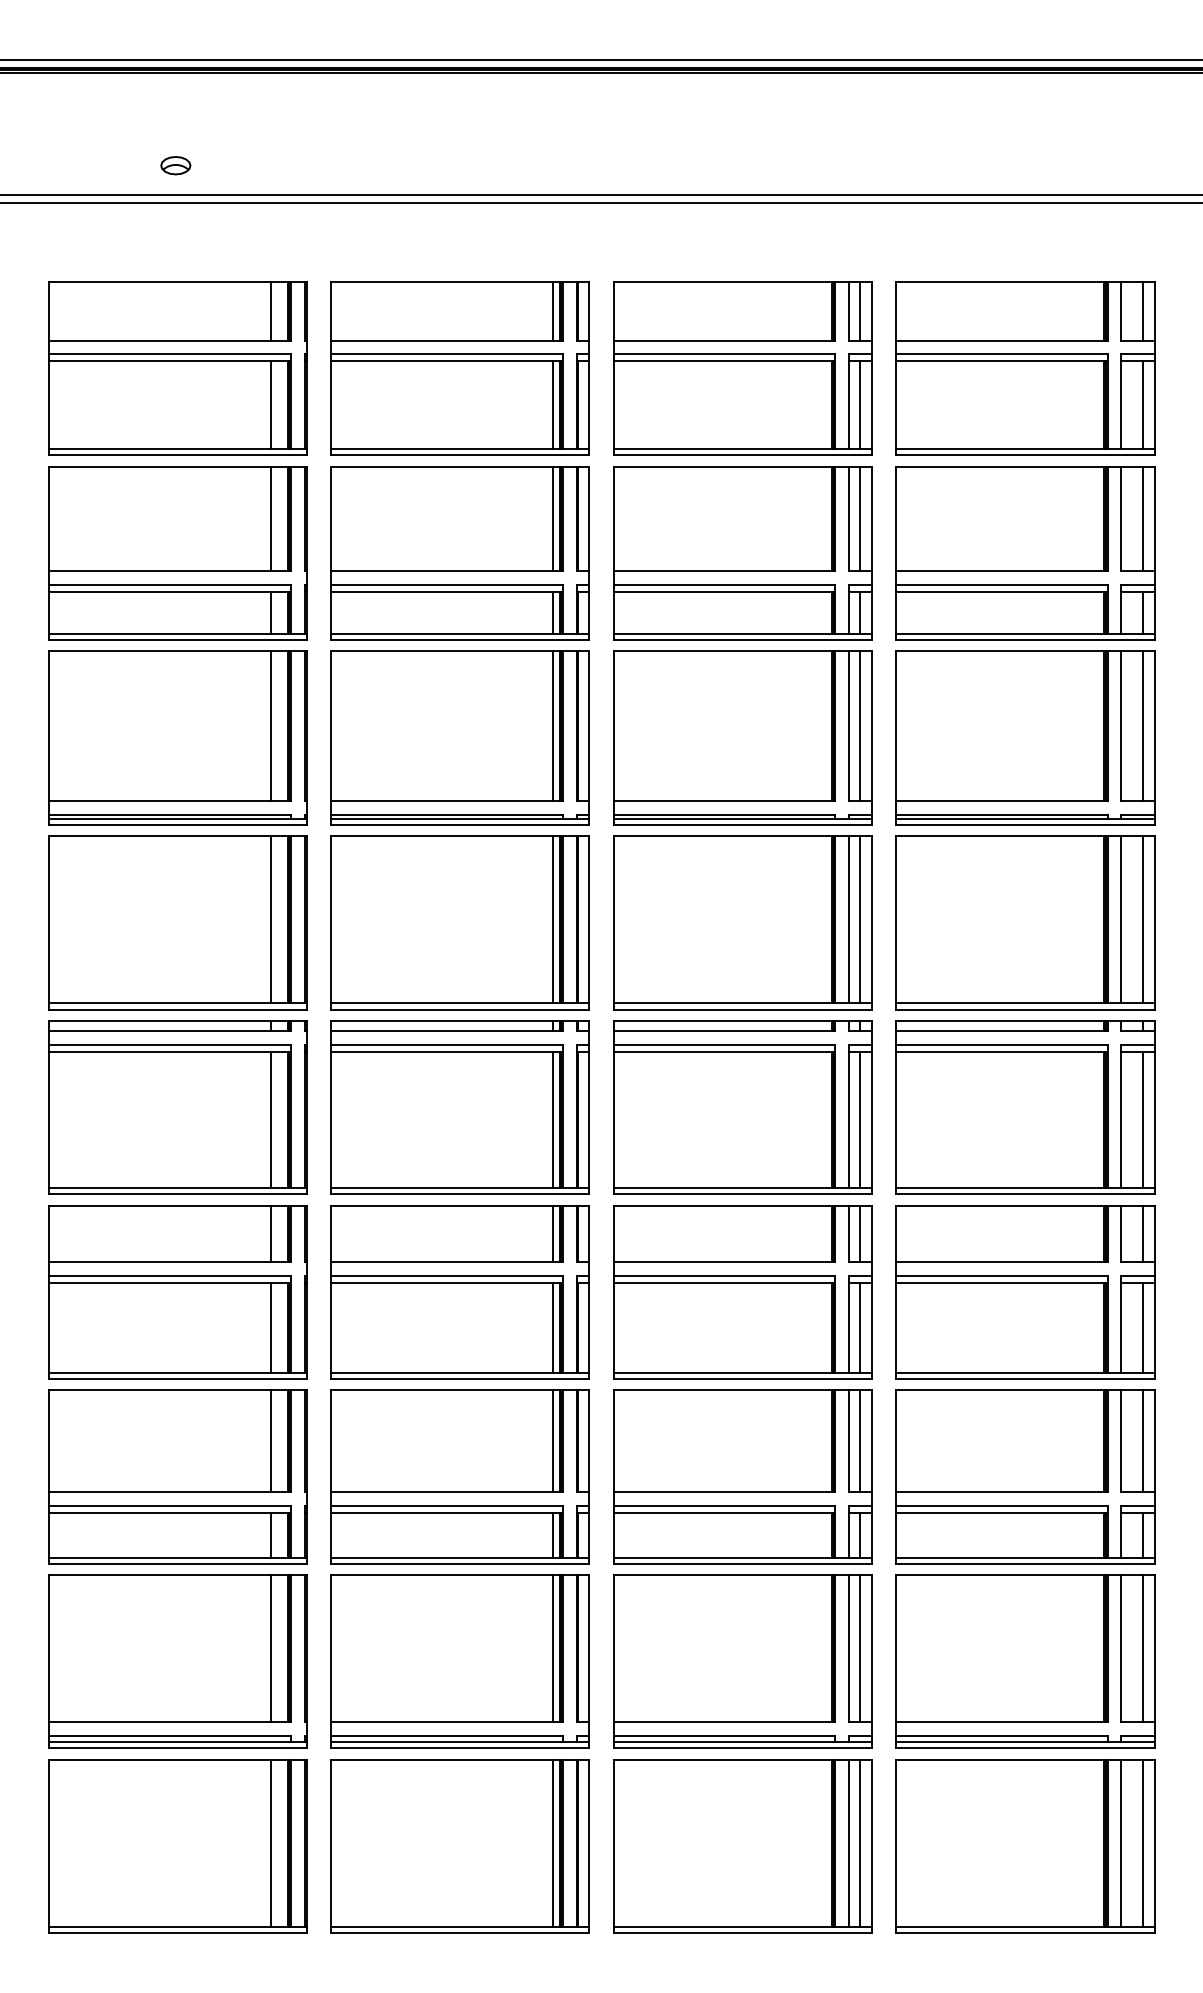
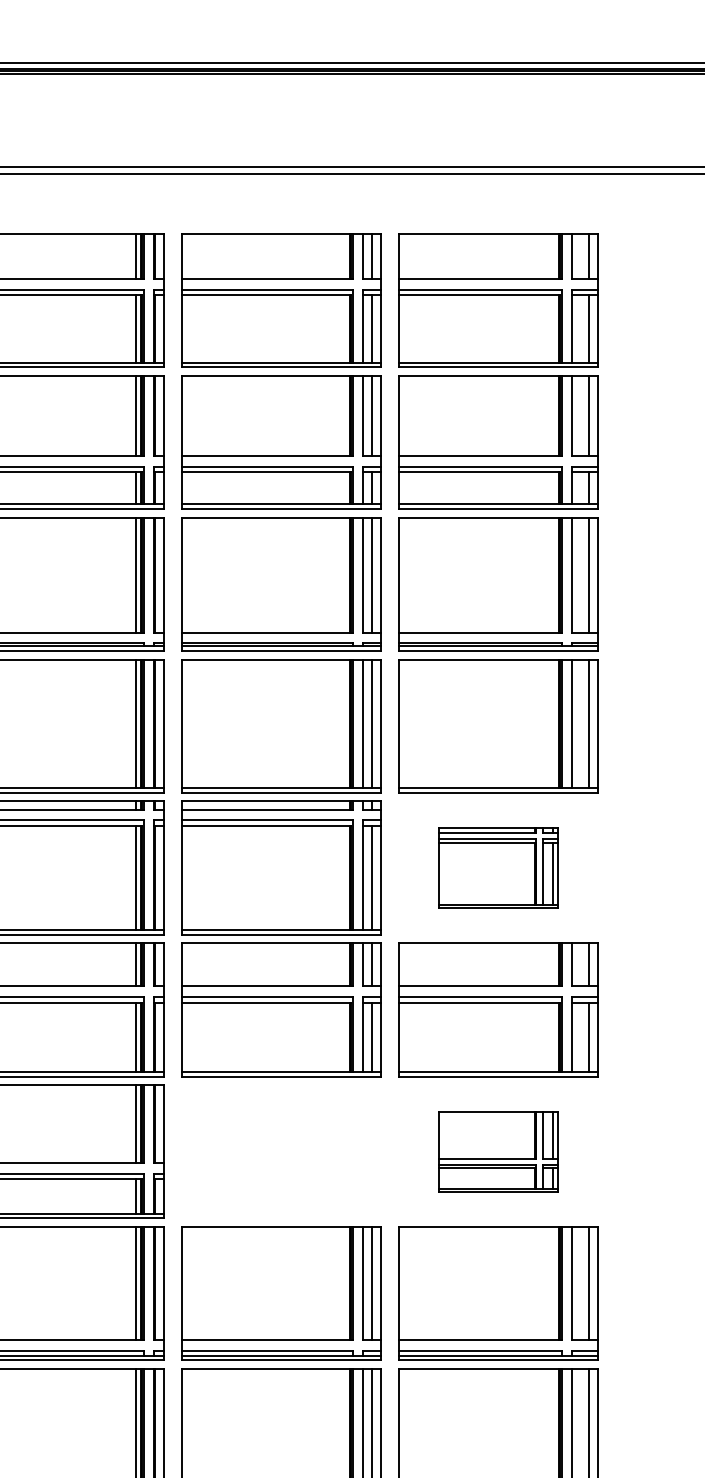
part: (1025, 1107) -> (498, 868), size x0.6
part: (742, 1476) -> (281, 1151), removed
part: (1025, 1476) -> (498, 1151), size x0.6

